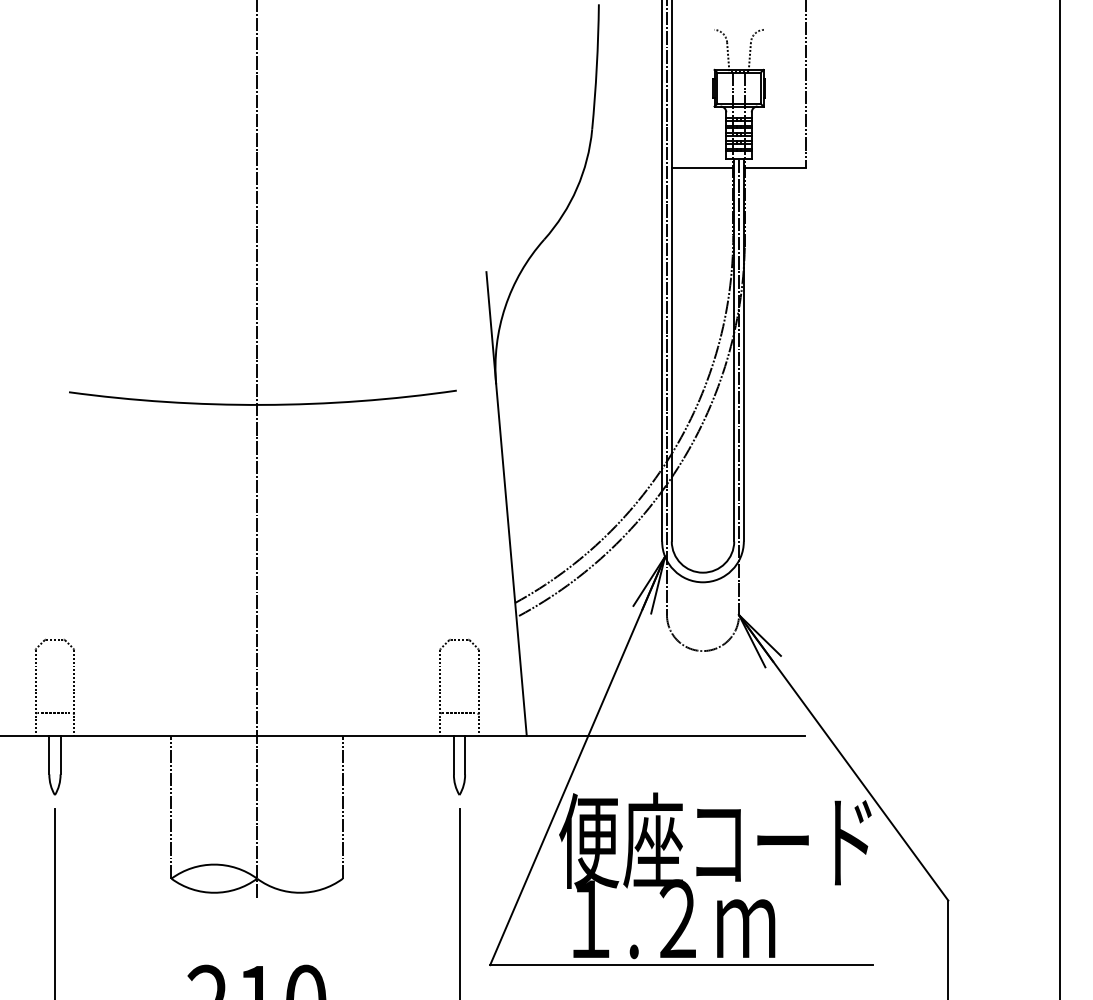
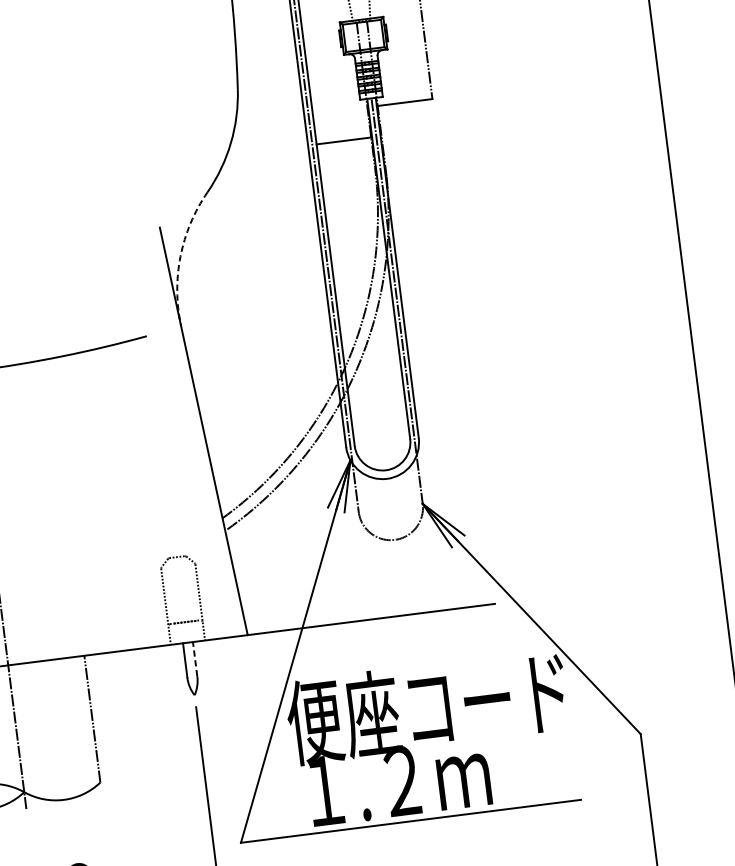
line: (702, 167) -> (343, 140), moved
arc: (505, 307) -> (180, 256), solid -> dashed
line: (465, 754) -> (195, 658), solid -> dashed

